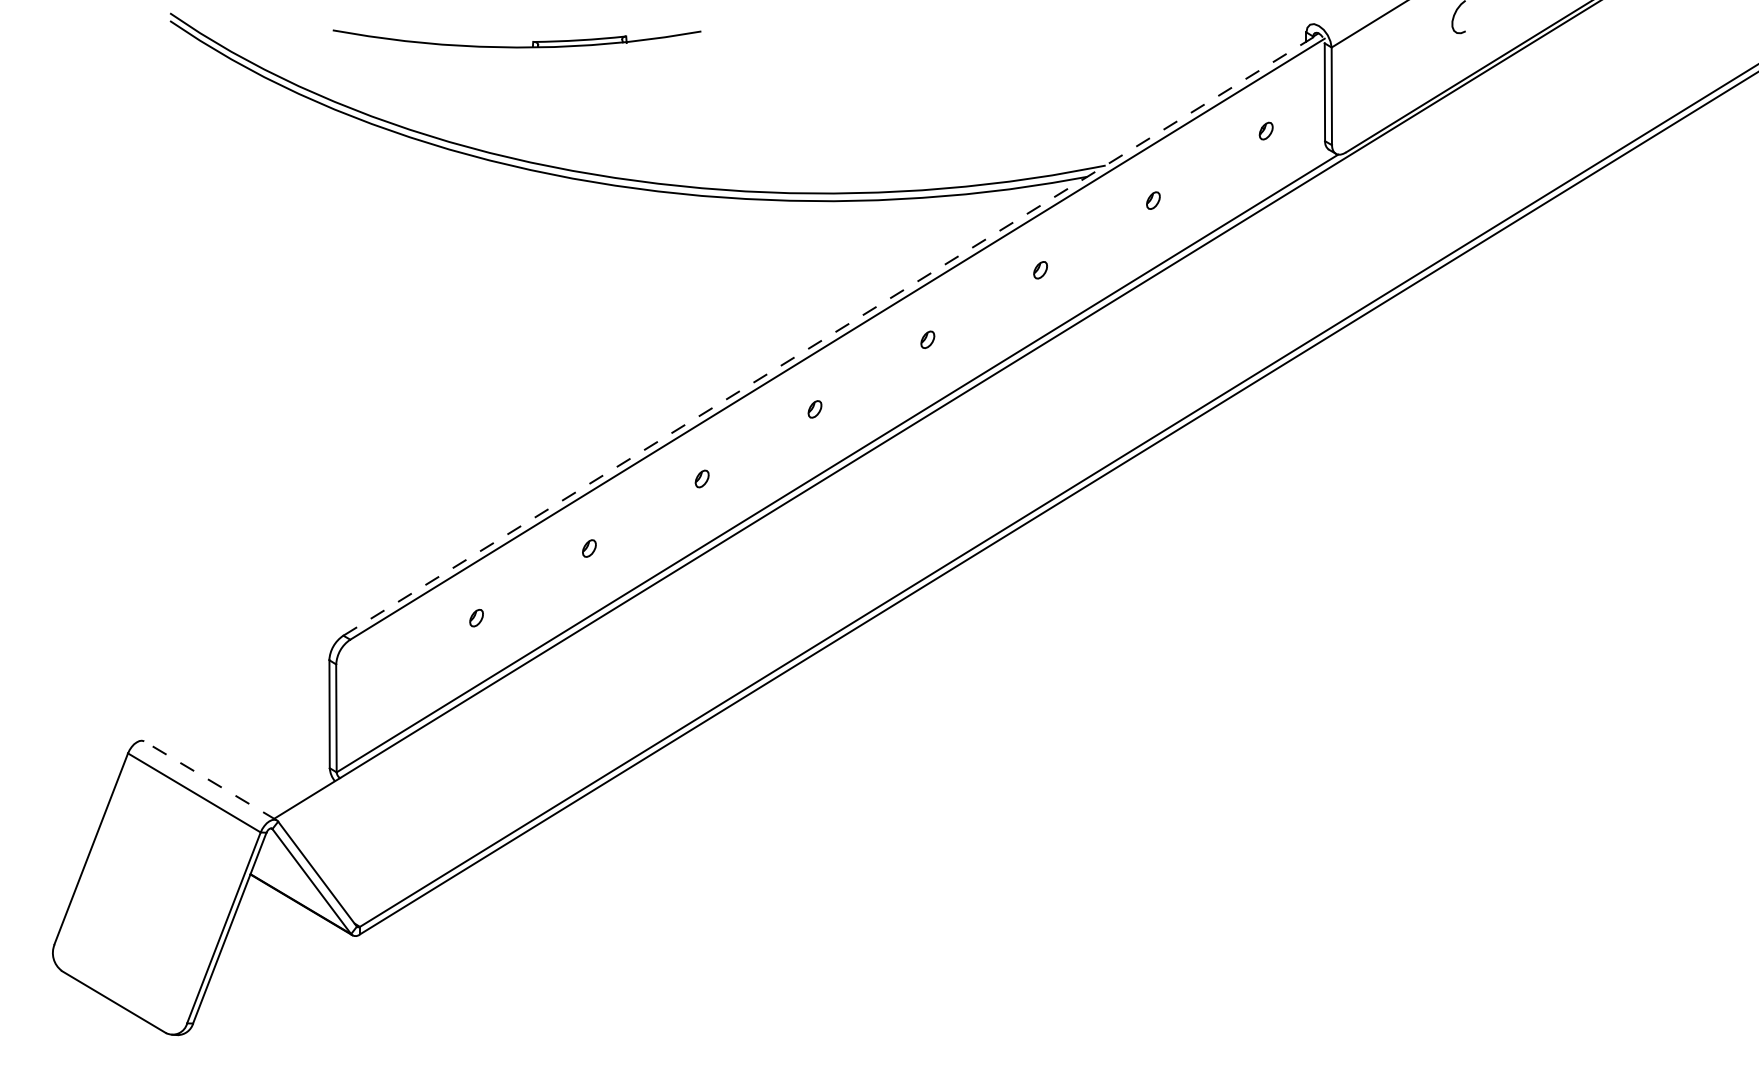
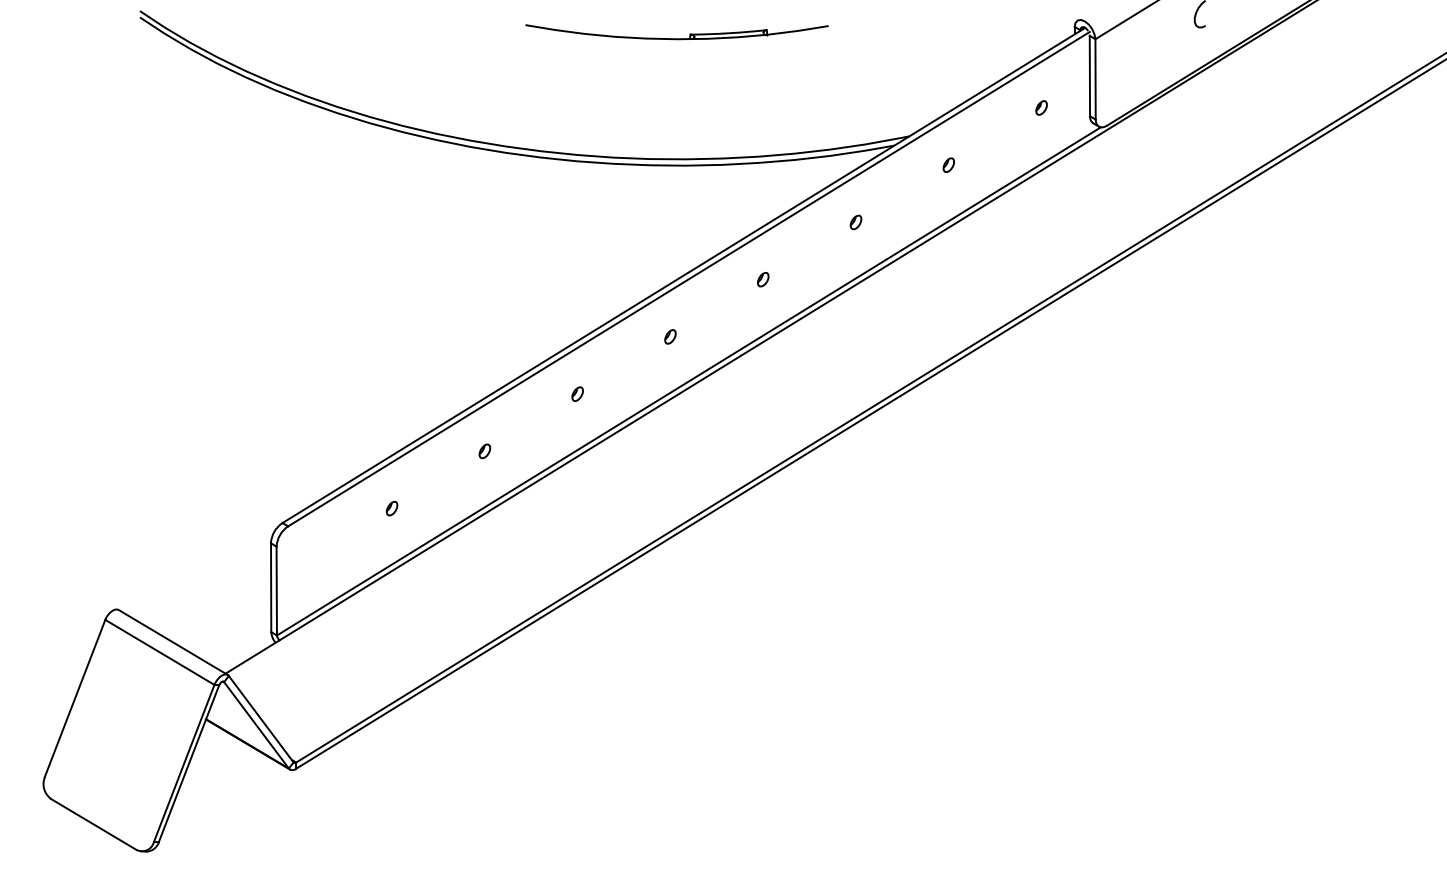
part: (516, 46) -> (676, 38), moved
line: (831, 334) -> (684, 275), dashed -> solid
line: (210, 780) -> (173, 642), dashed -> solid

